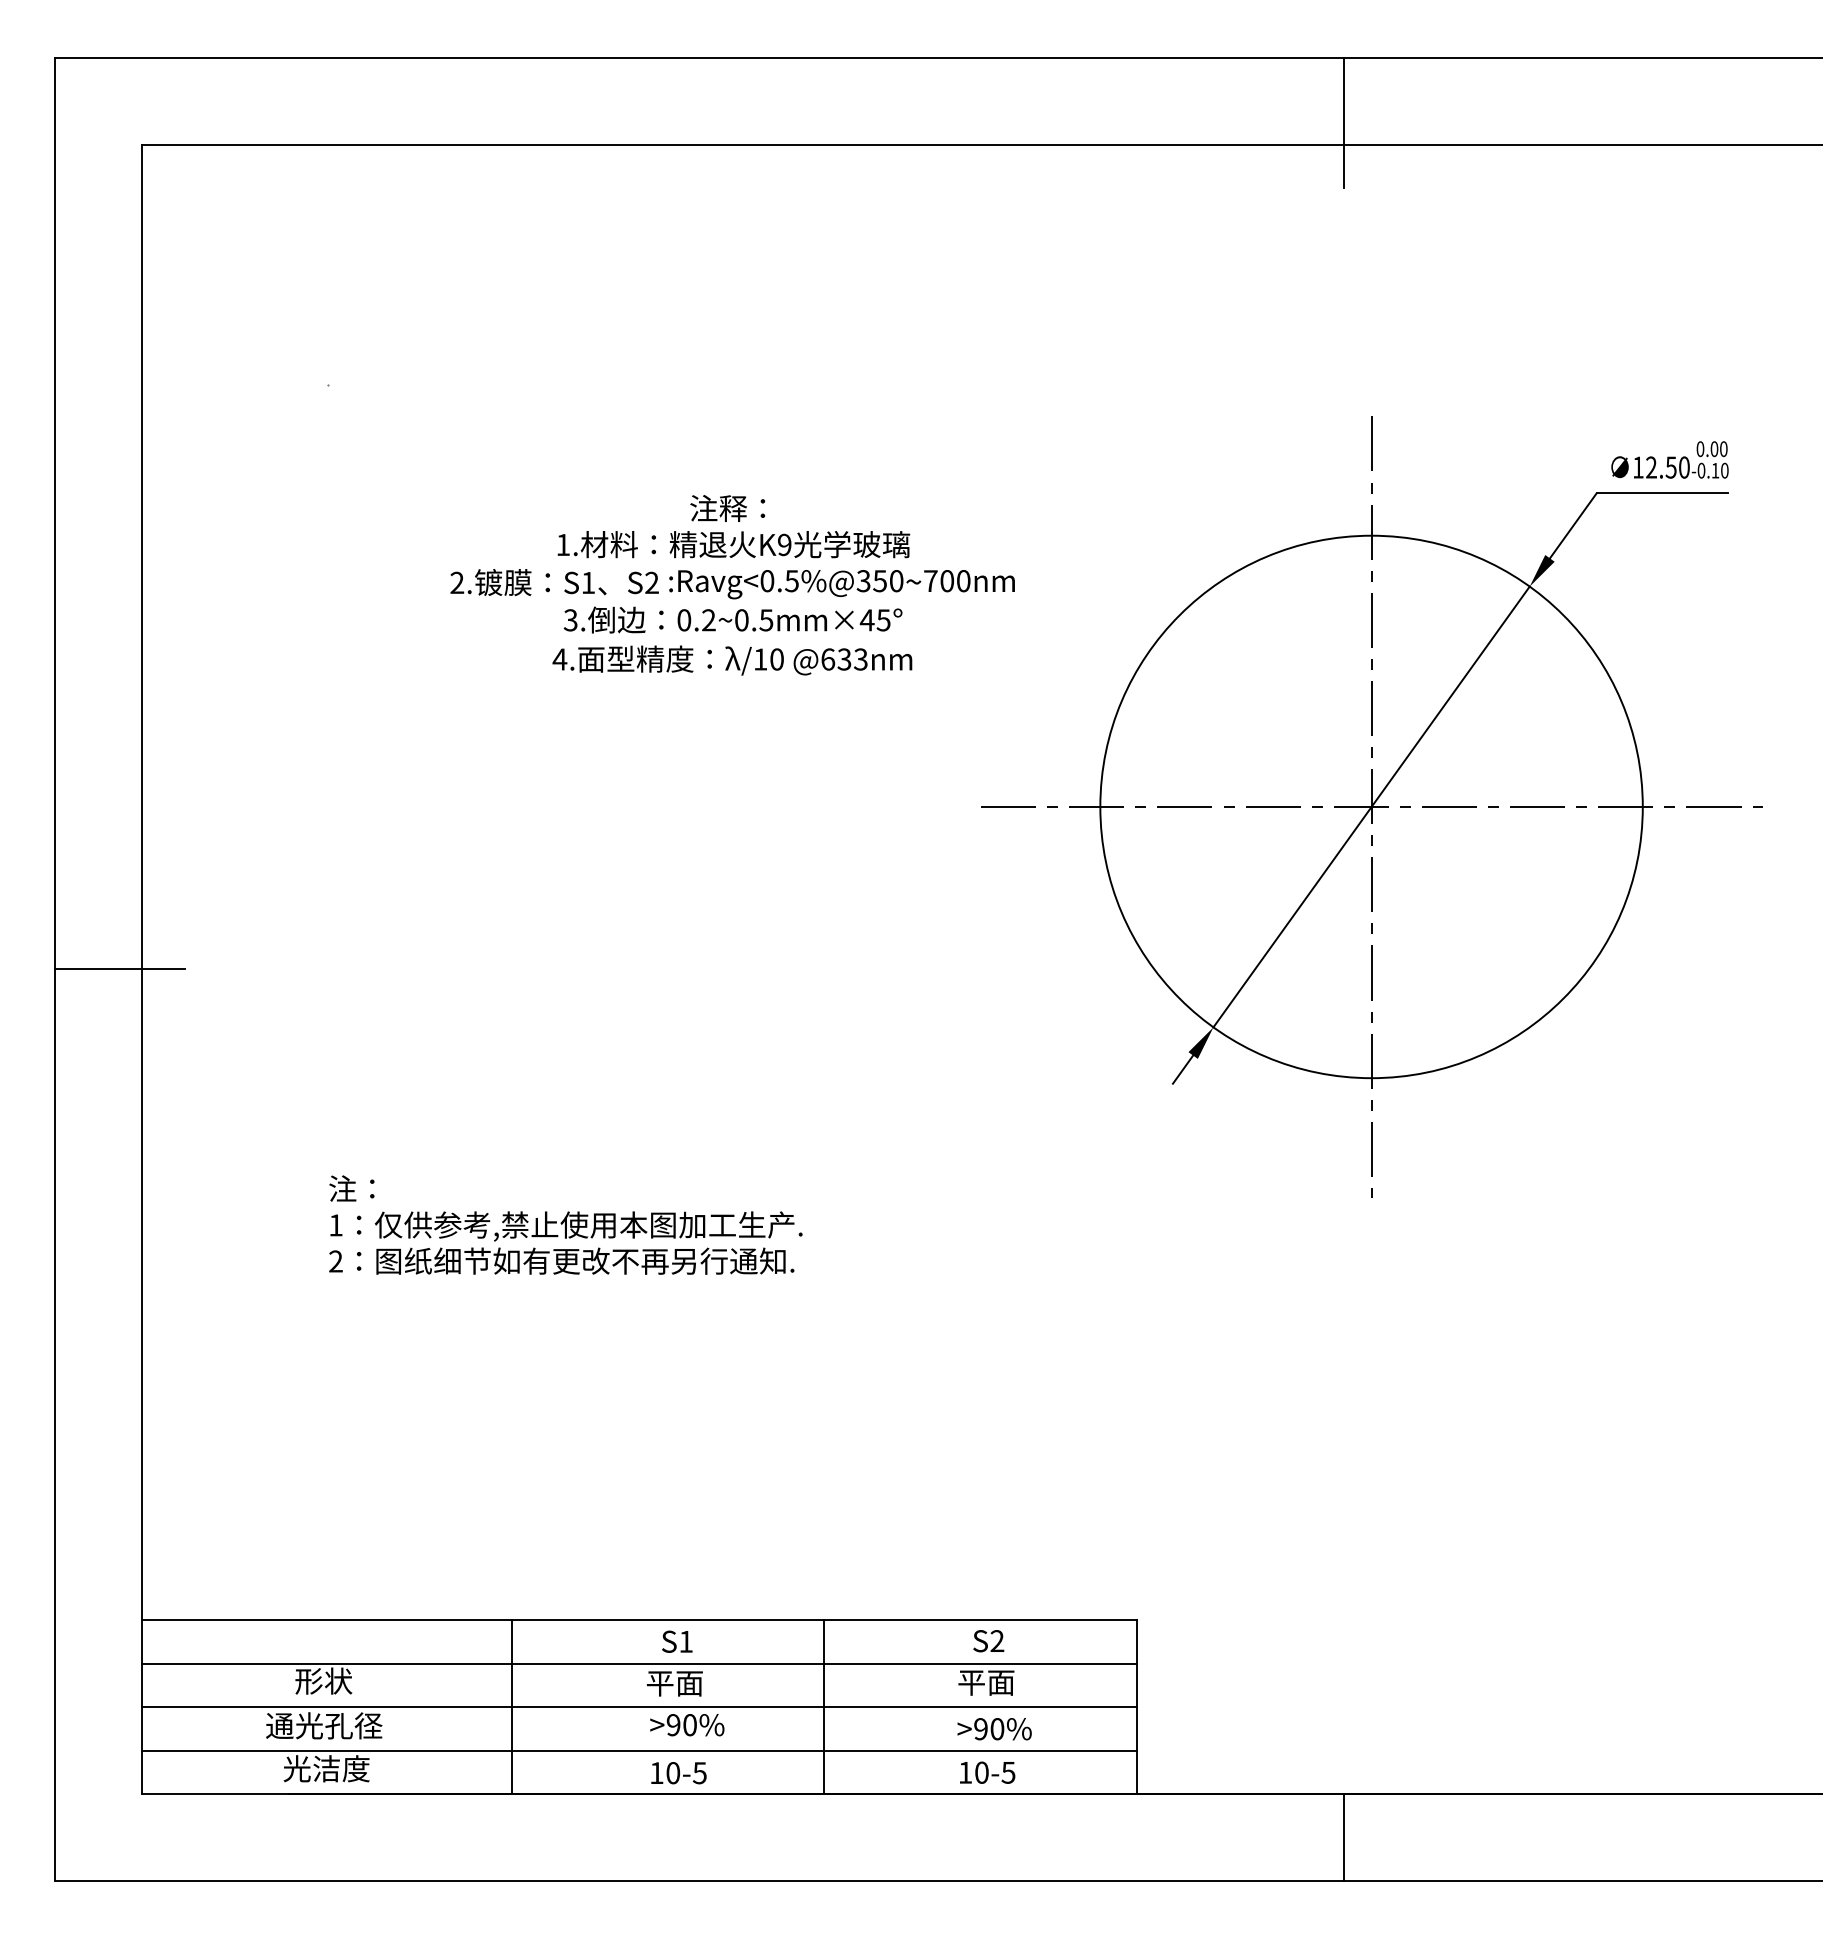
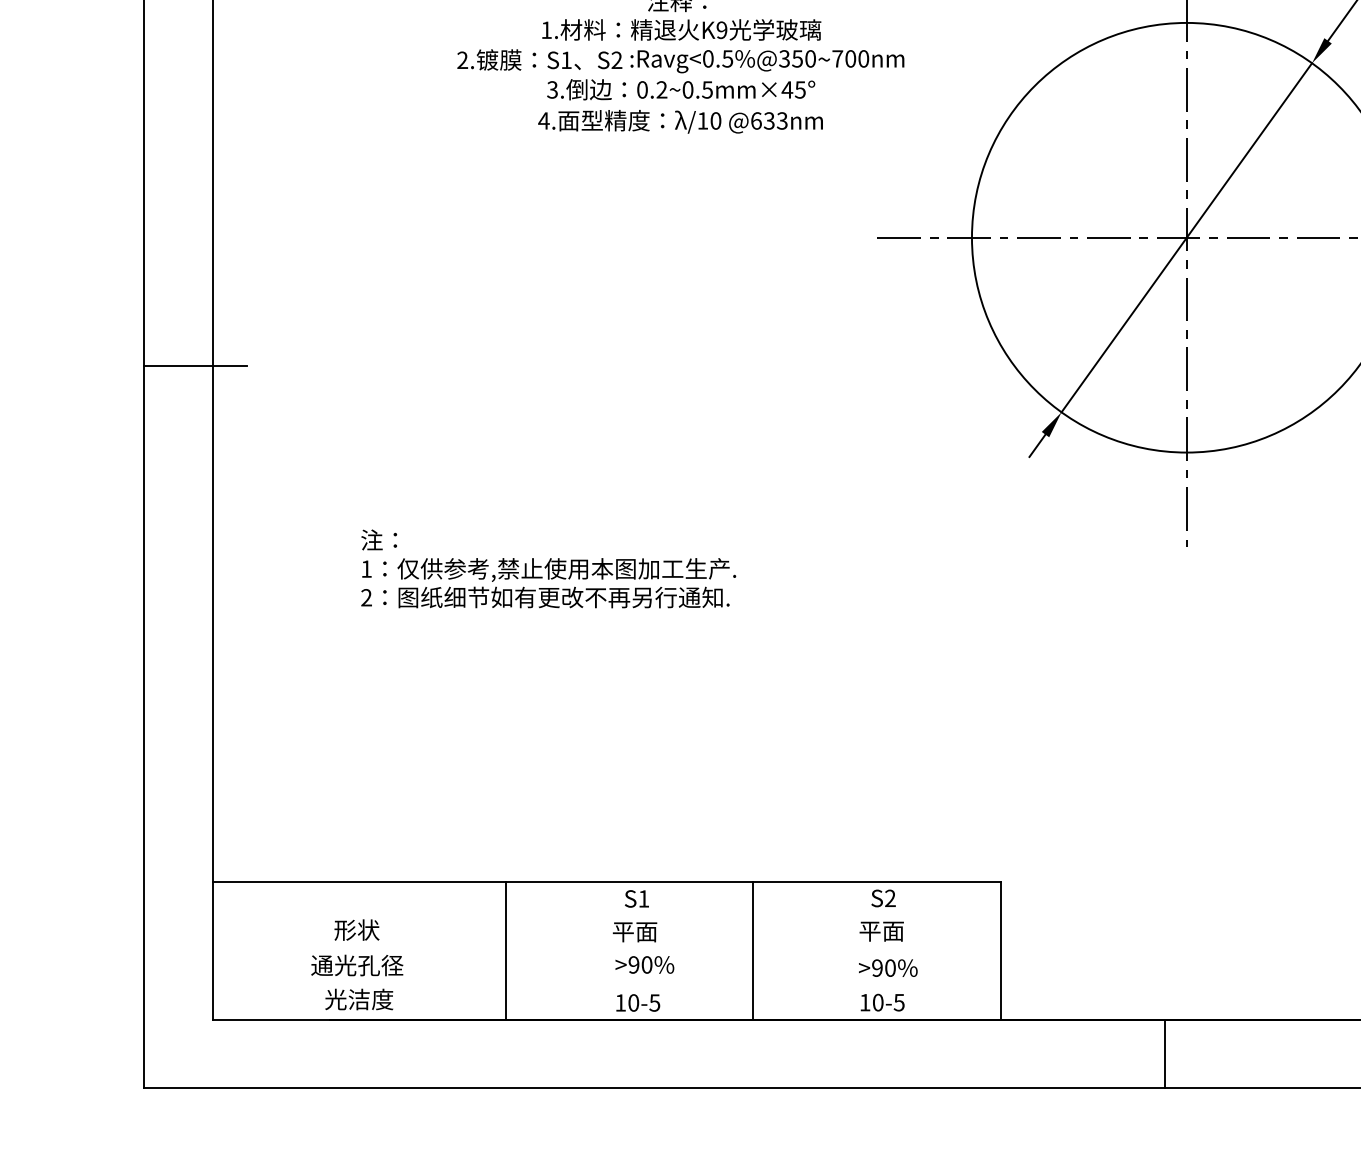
line: (638, 1663) -> (606, 916), removed
line: (638, 1707) -> (606, 950), removed
line: (638, 1750) -> (606, 985), removed

